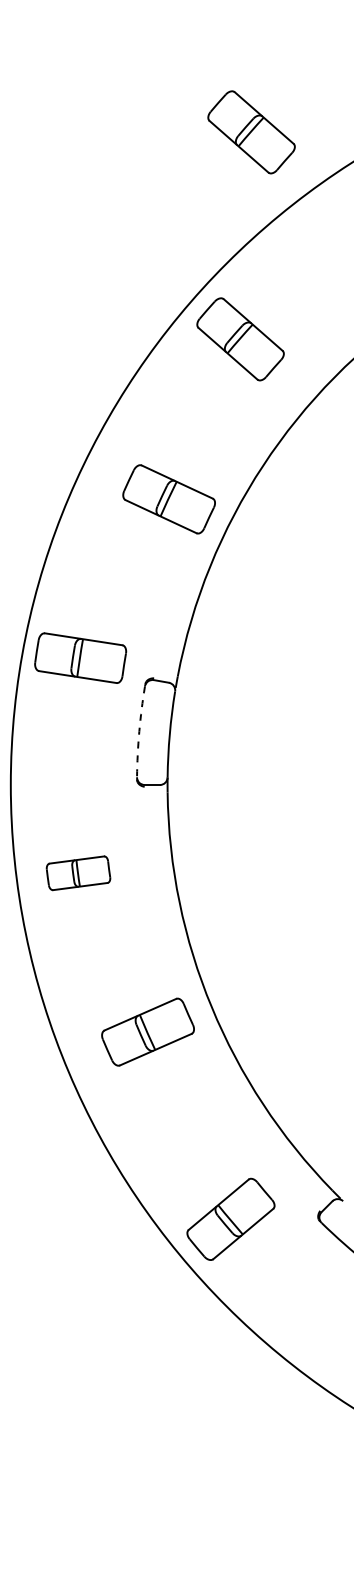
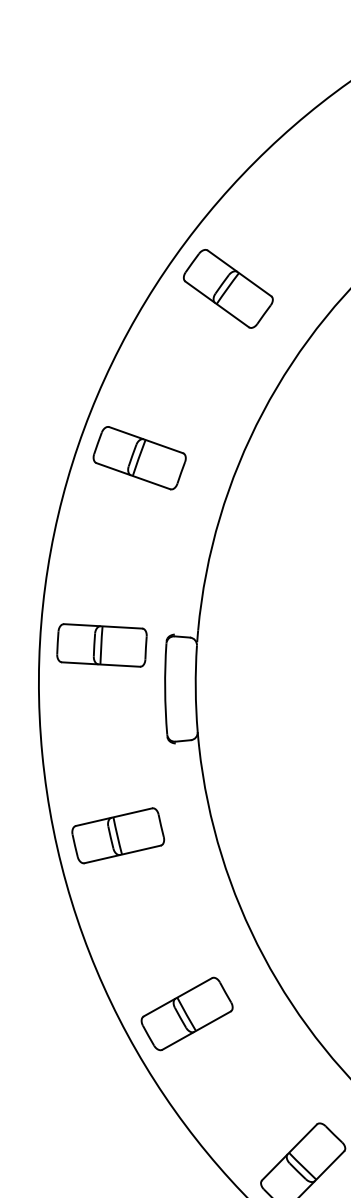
part: (251, 132) -> (219, 81), removed
part: (168, 499) -> (139, 458), moved
part: (80, 657) -> (101, 644), moved
arc: (139, 731) -> (165, 688), dashed -> solid
part: (78, 873) -> (118, 836), size x1.43
part: (147, 1031) -> (186, 1013), moved

